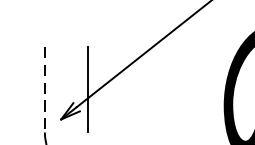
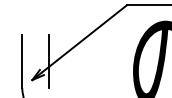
line: (45, 91) -> (22, 62), dashed -> solid

